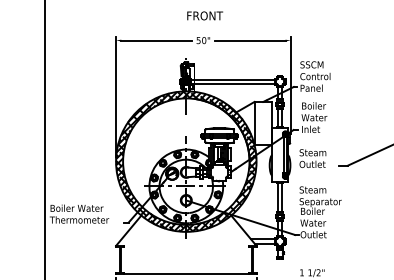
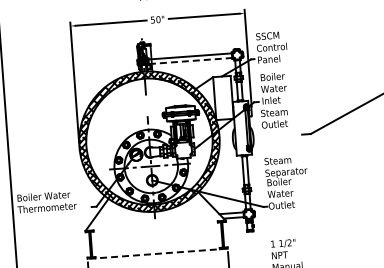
line: (233, 84) -> (190, 61), solid -> dashed
text: (312, 158) -> (274, 118), moved
line: (185, 274) -> (156, 254), solid -> dashed

